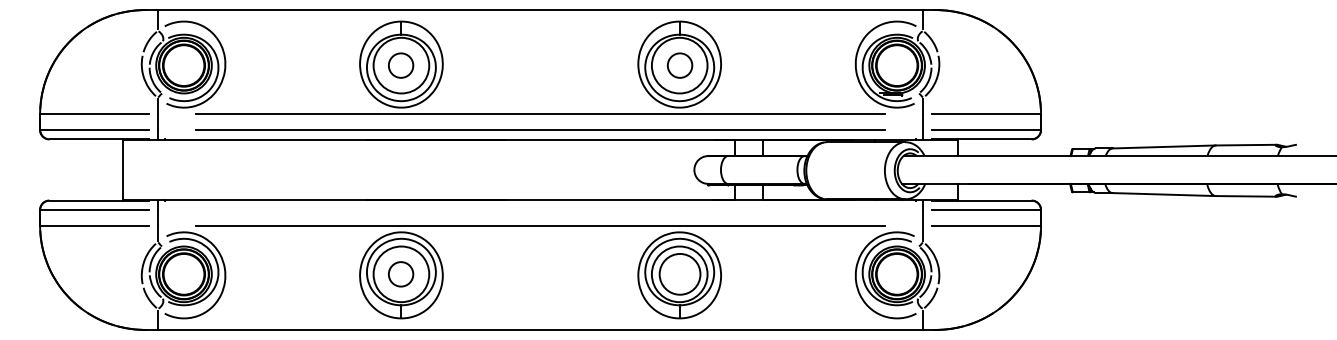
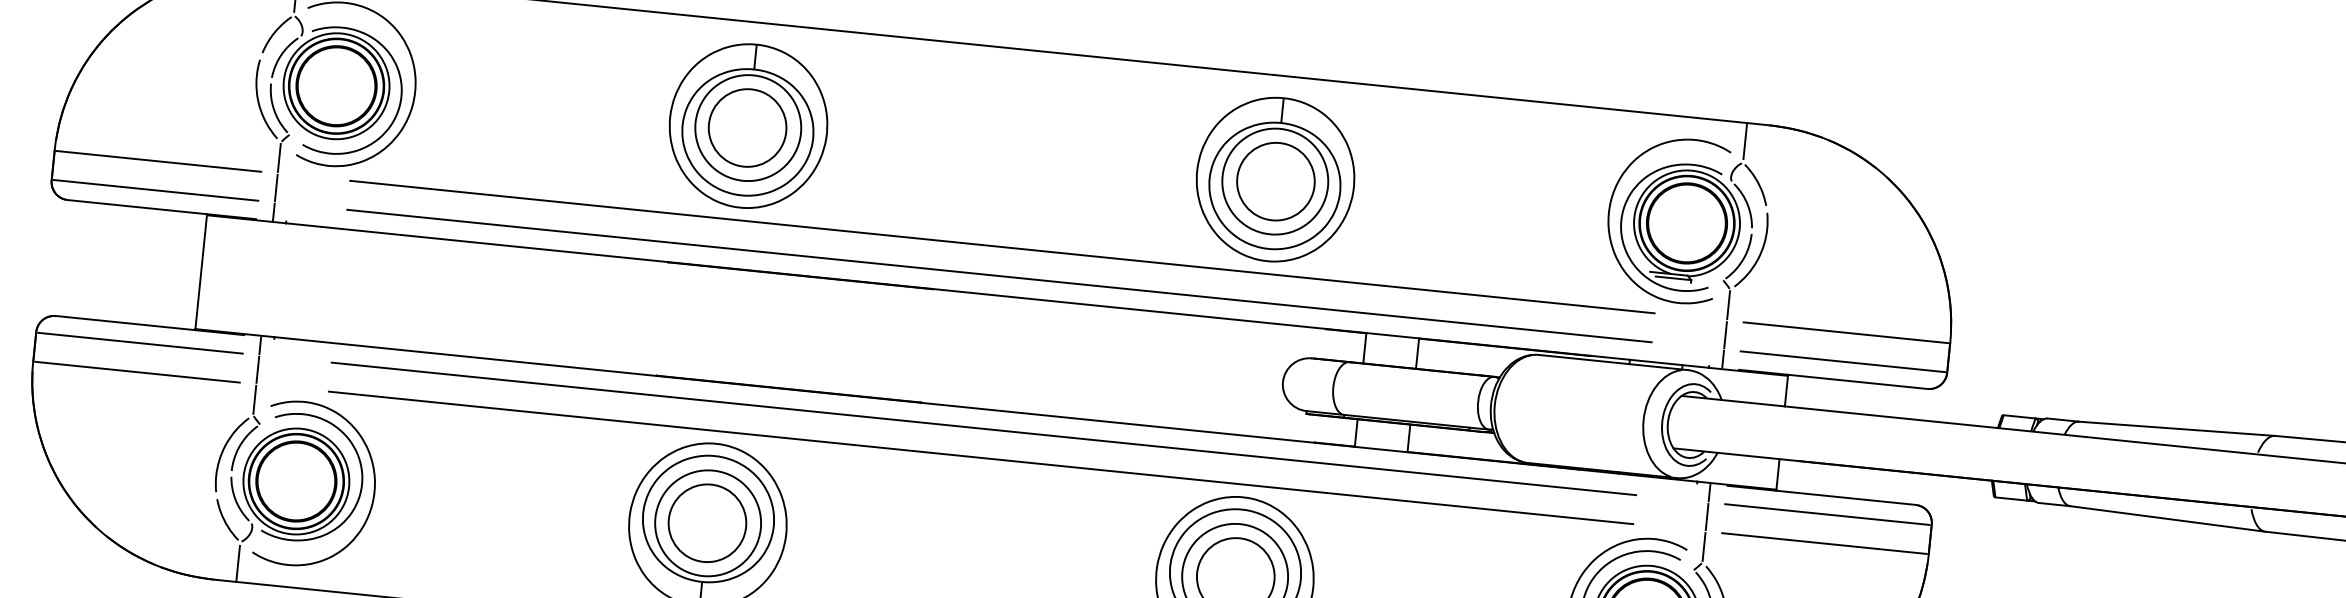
circle: (400, 65) -> (746, 127), size x1.67
circle: (679, 65) -> (1274, 181), size x1.67
line: (540, 210) -> (983, 429), added
circle: (400, 273) -> (706, 521), size x1.67

